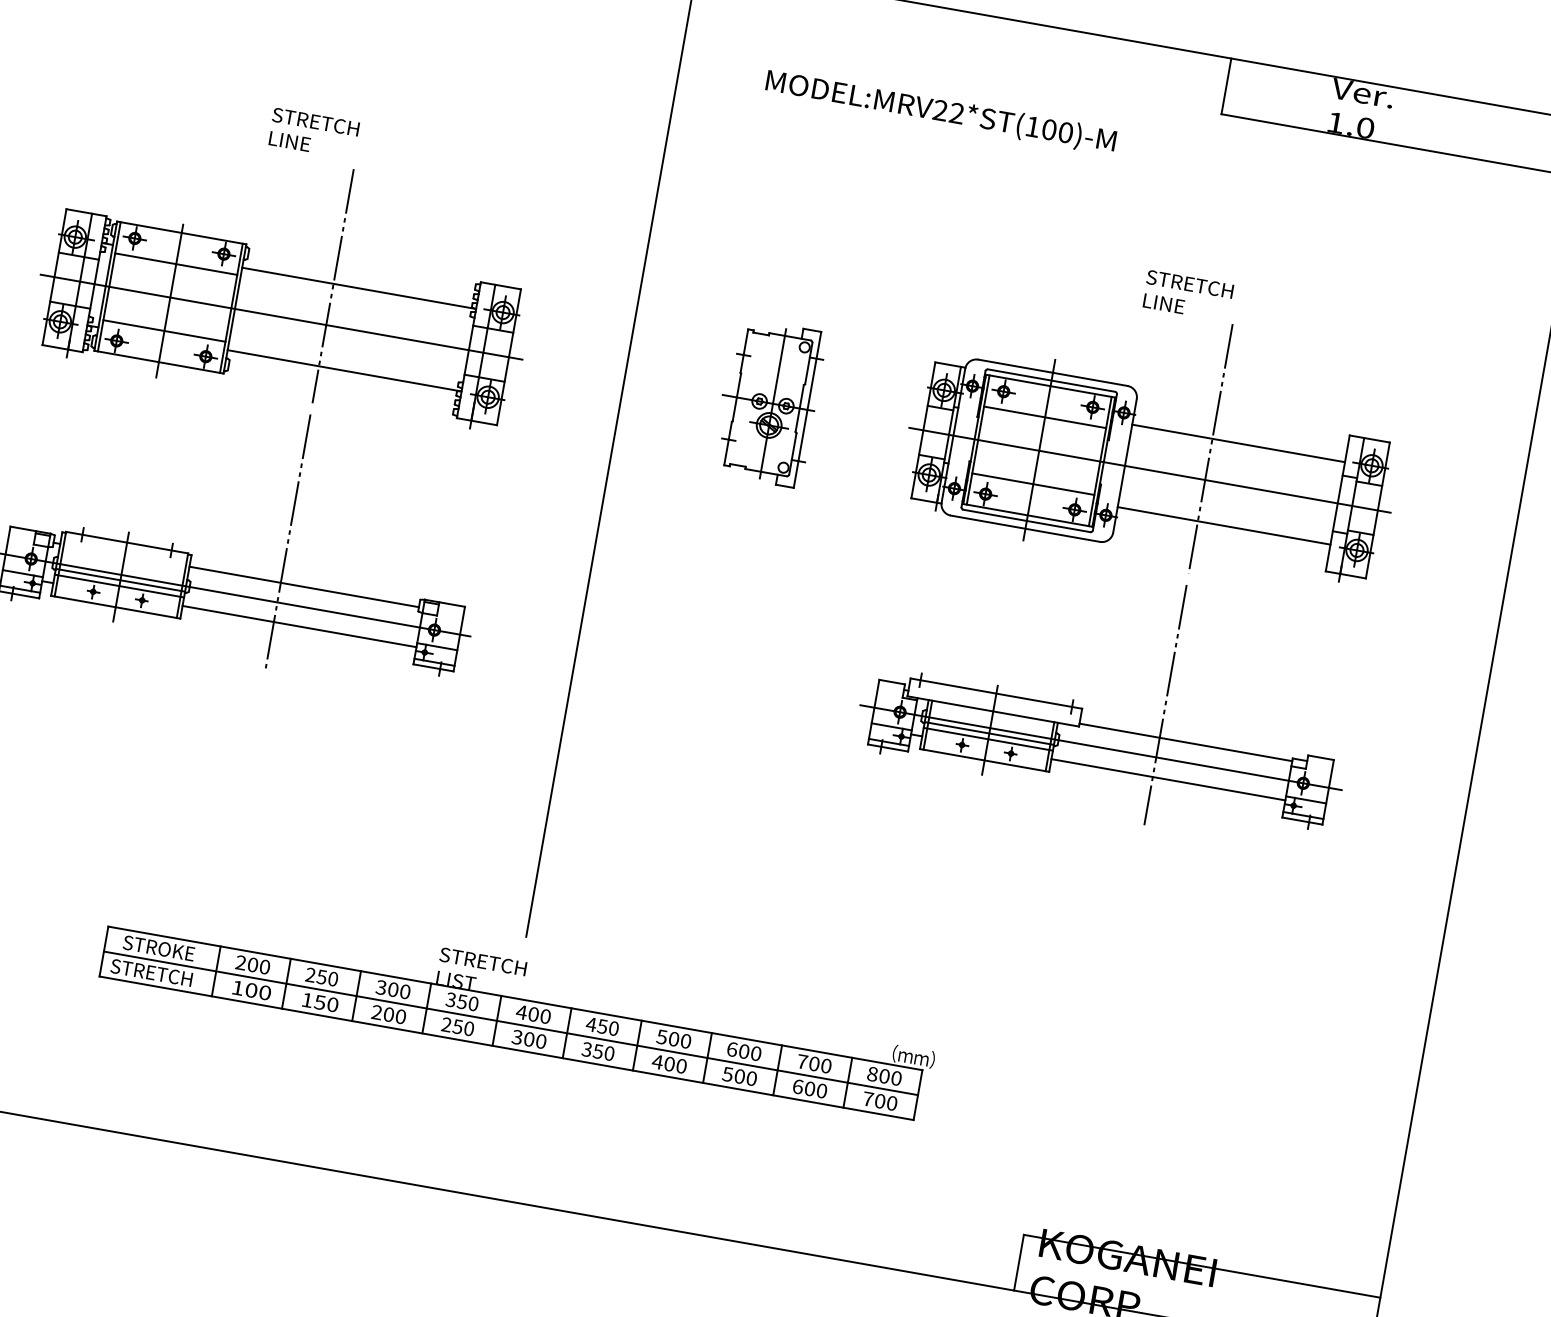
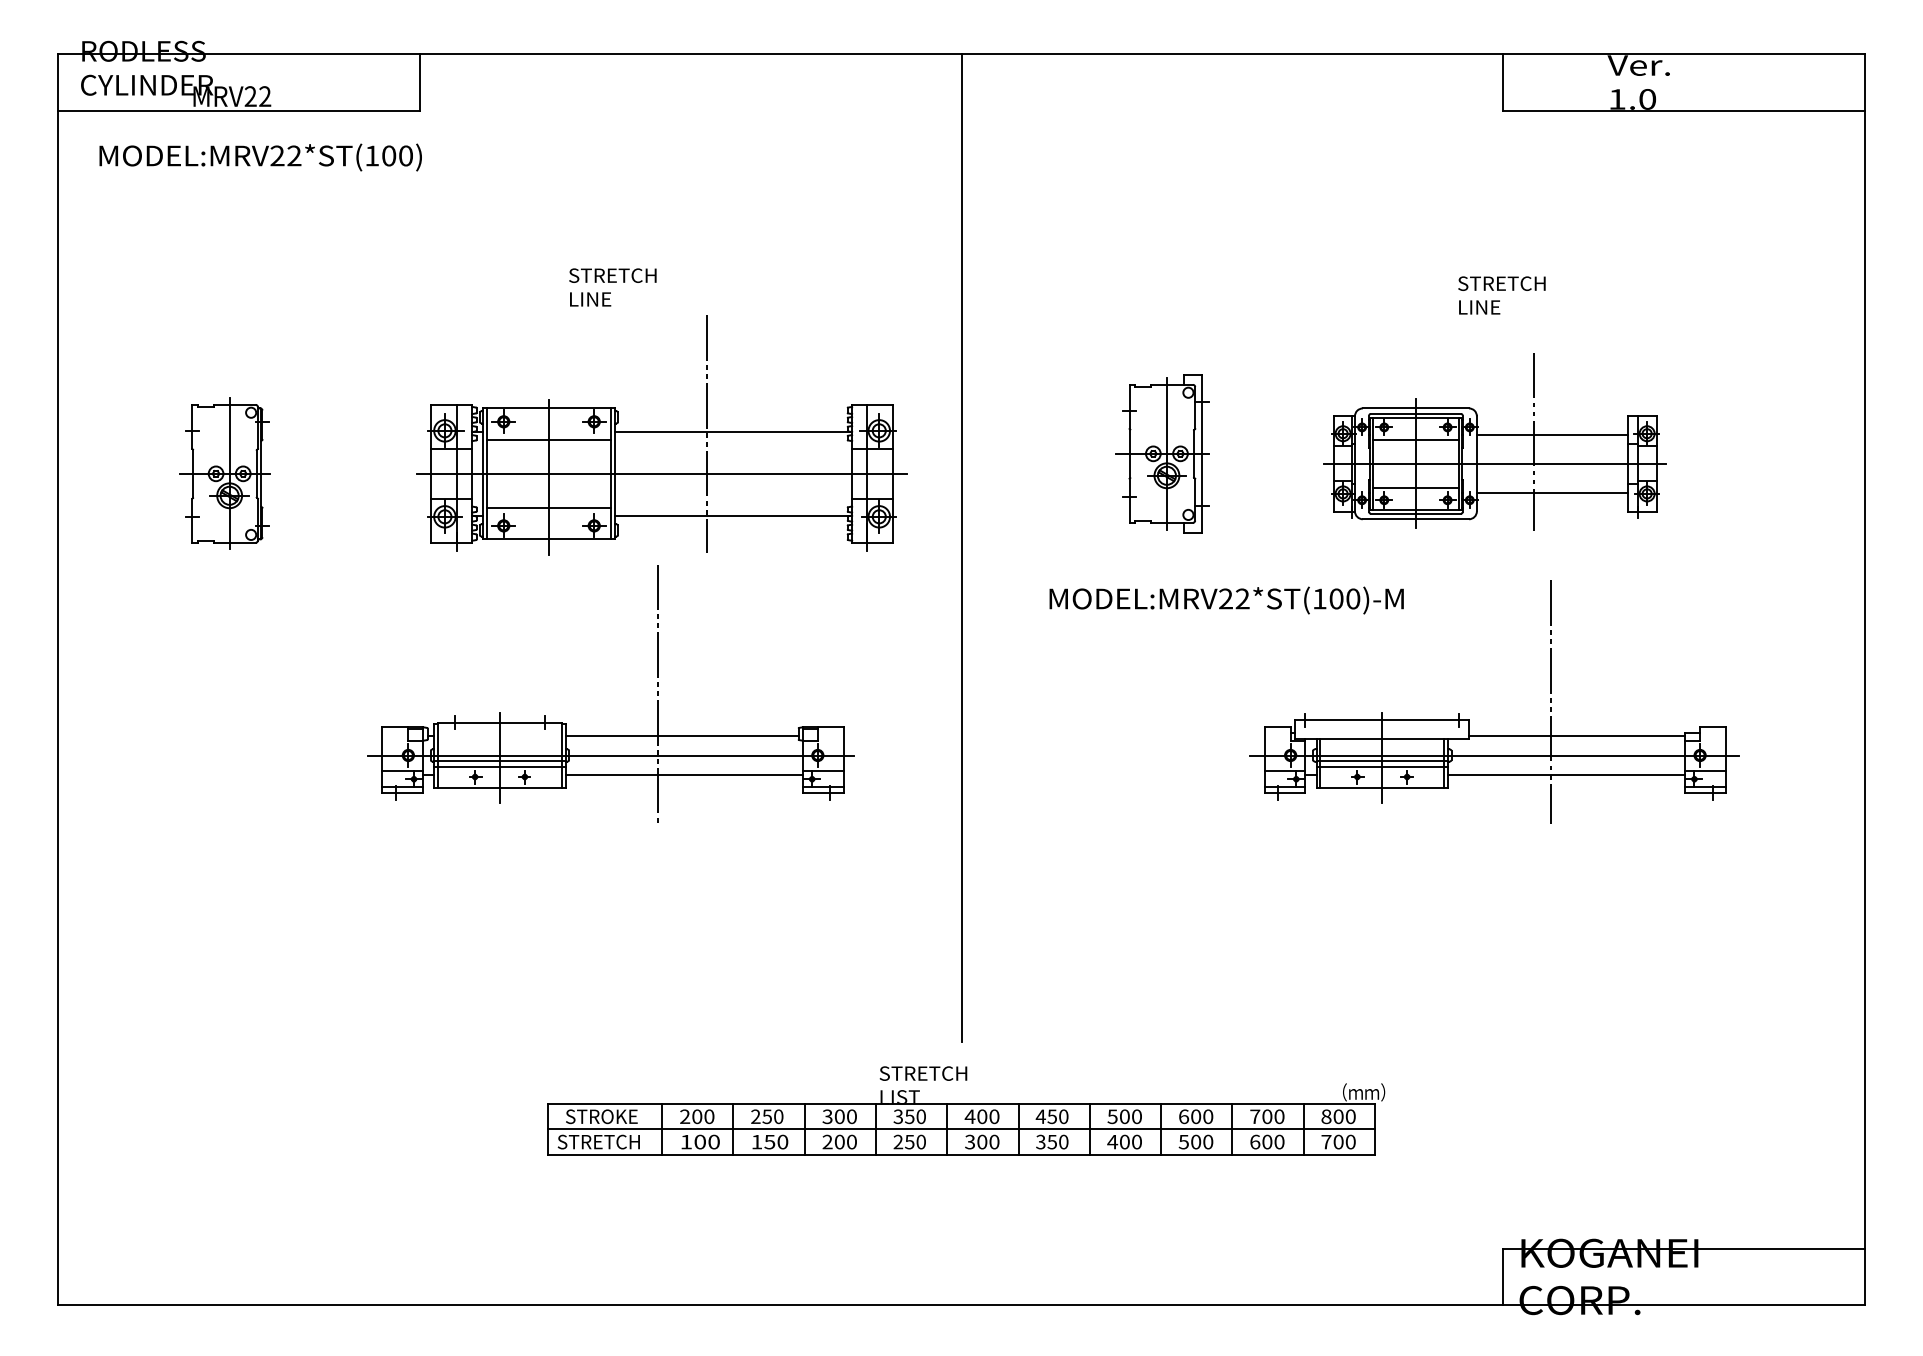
text: (940, 112) -> (1226, 600), moved
part: (287, 279) -> (661, 435), moved
part: (768, 402) -> (1162, 453), moved
part: (1155, 437) -> (1494, 440), size x0.7

